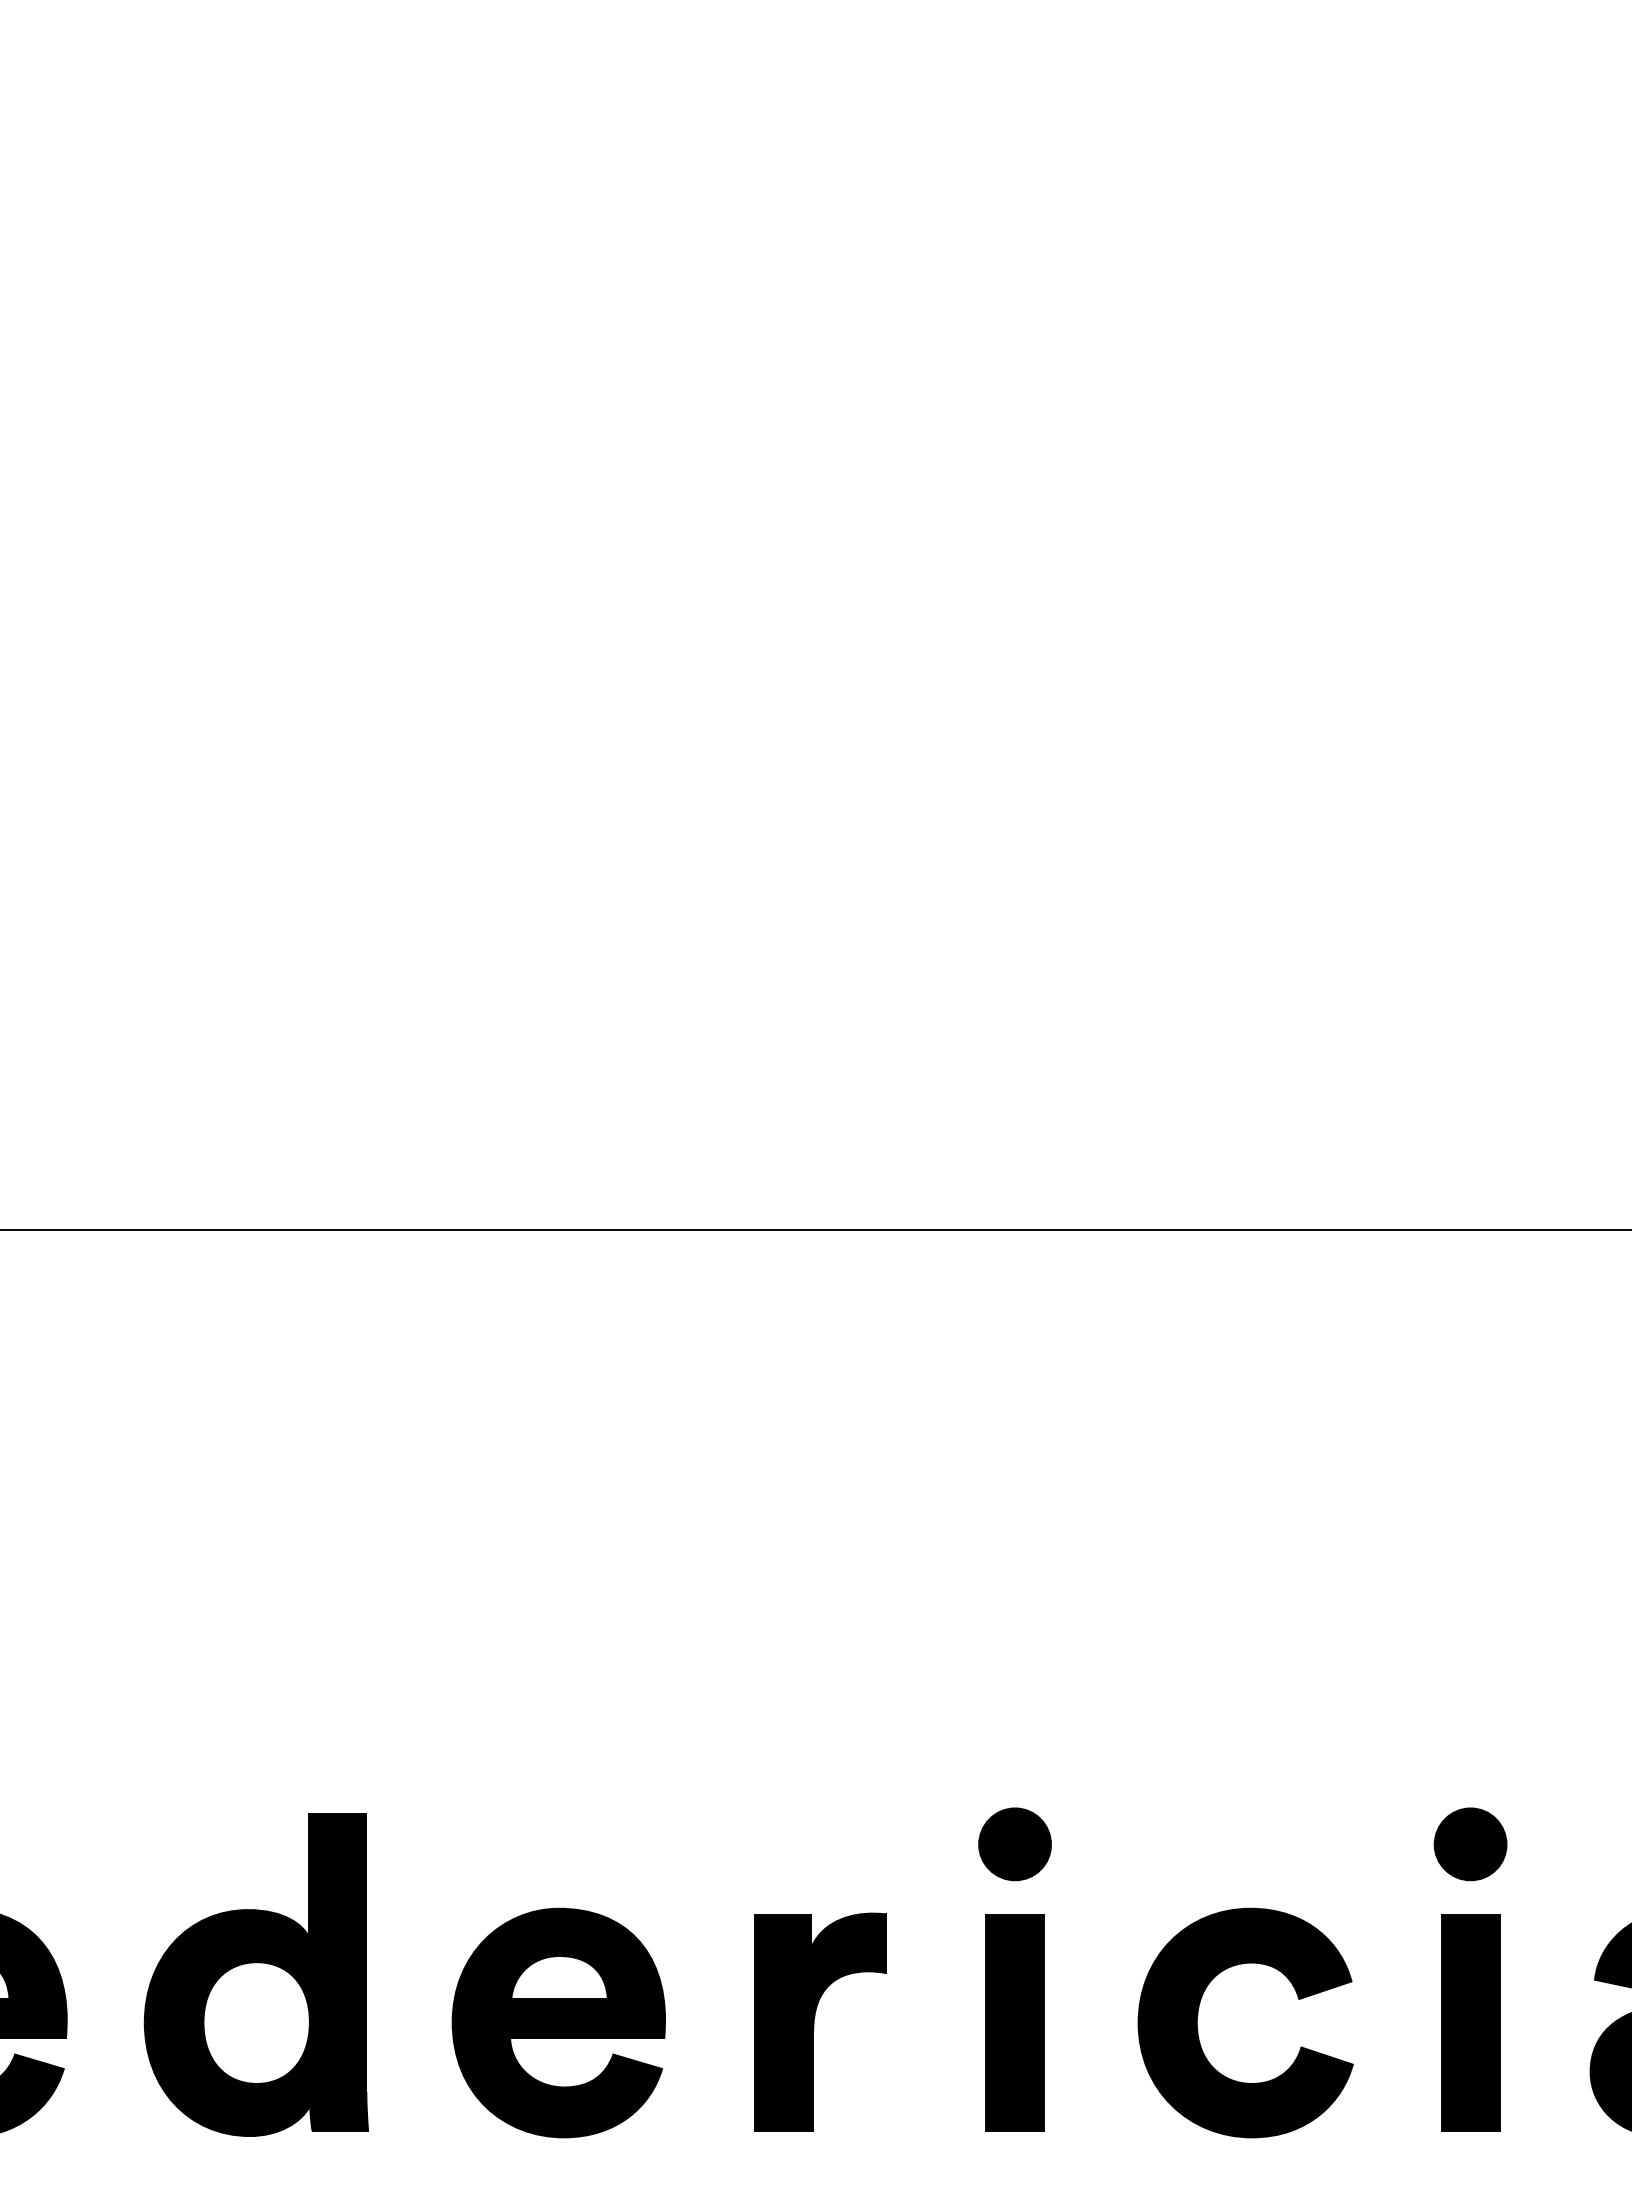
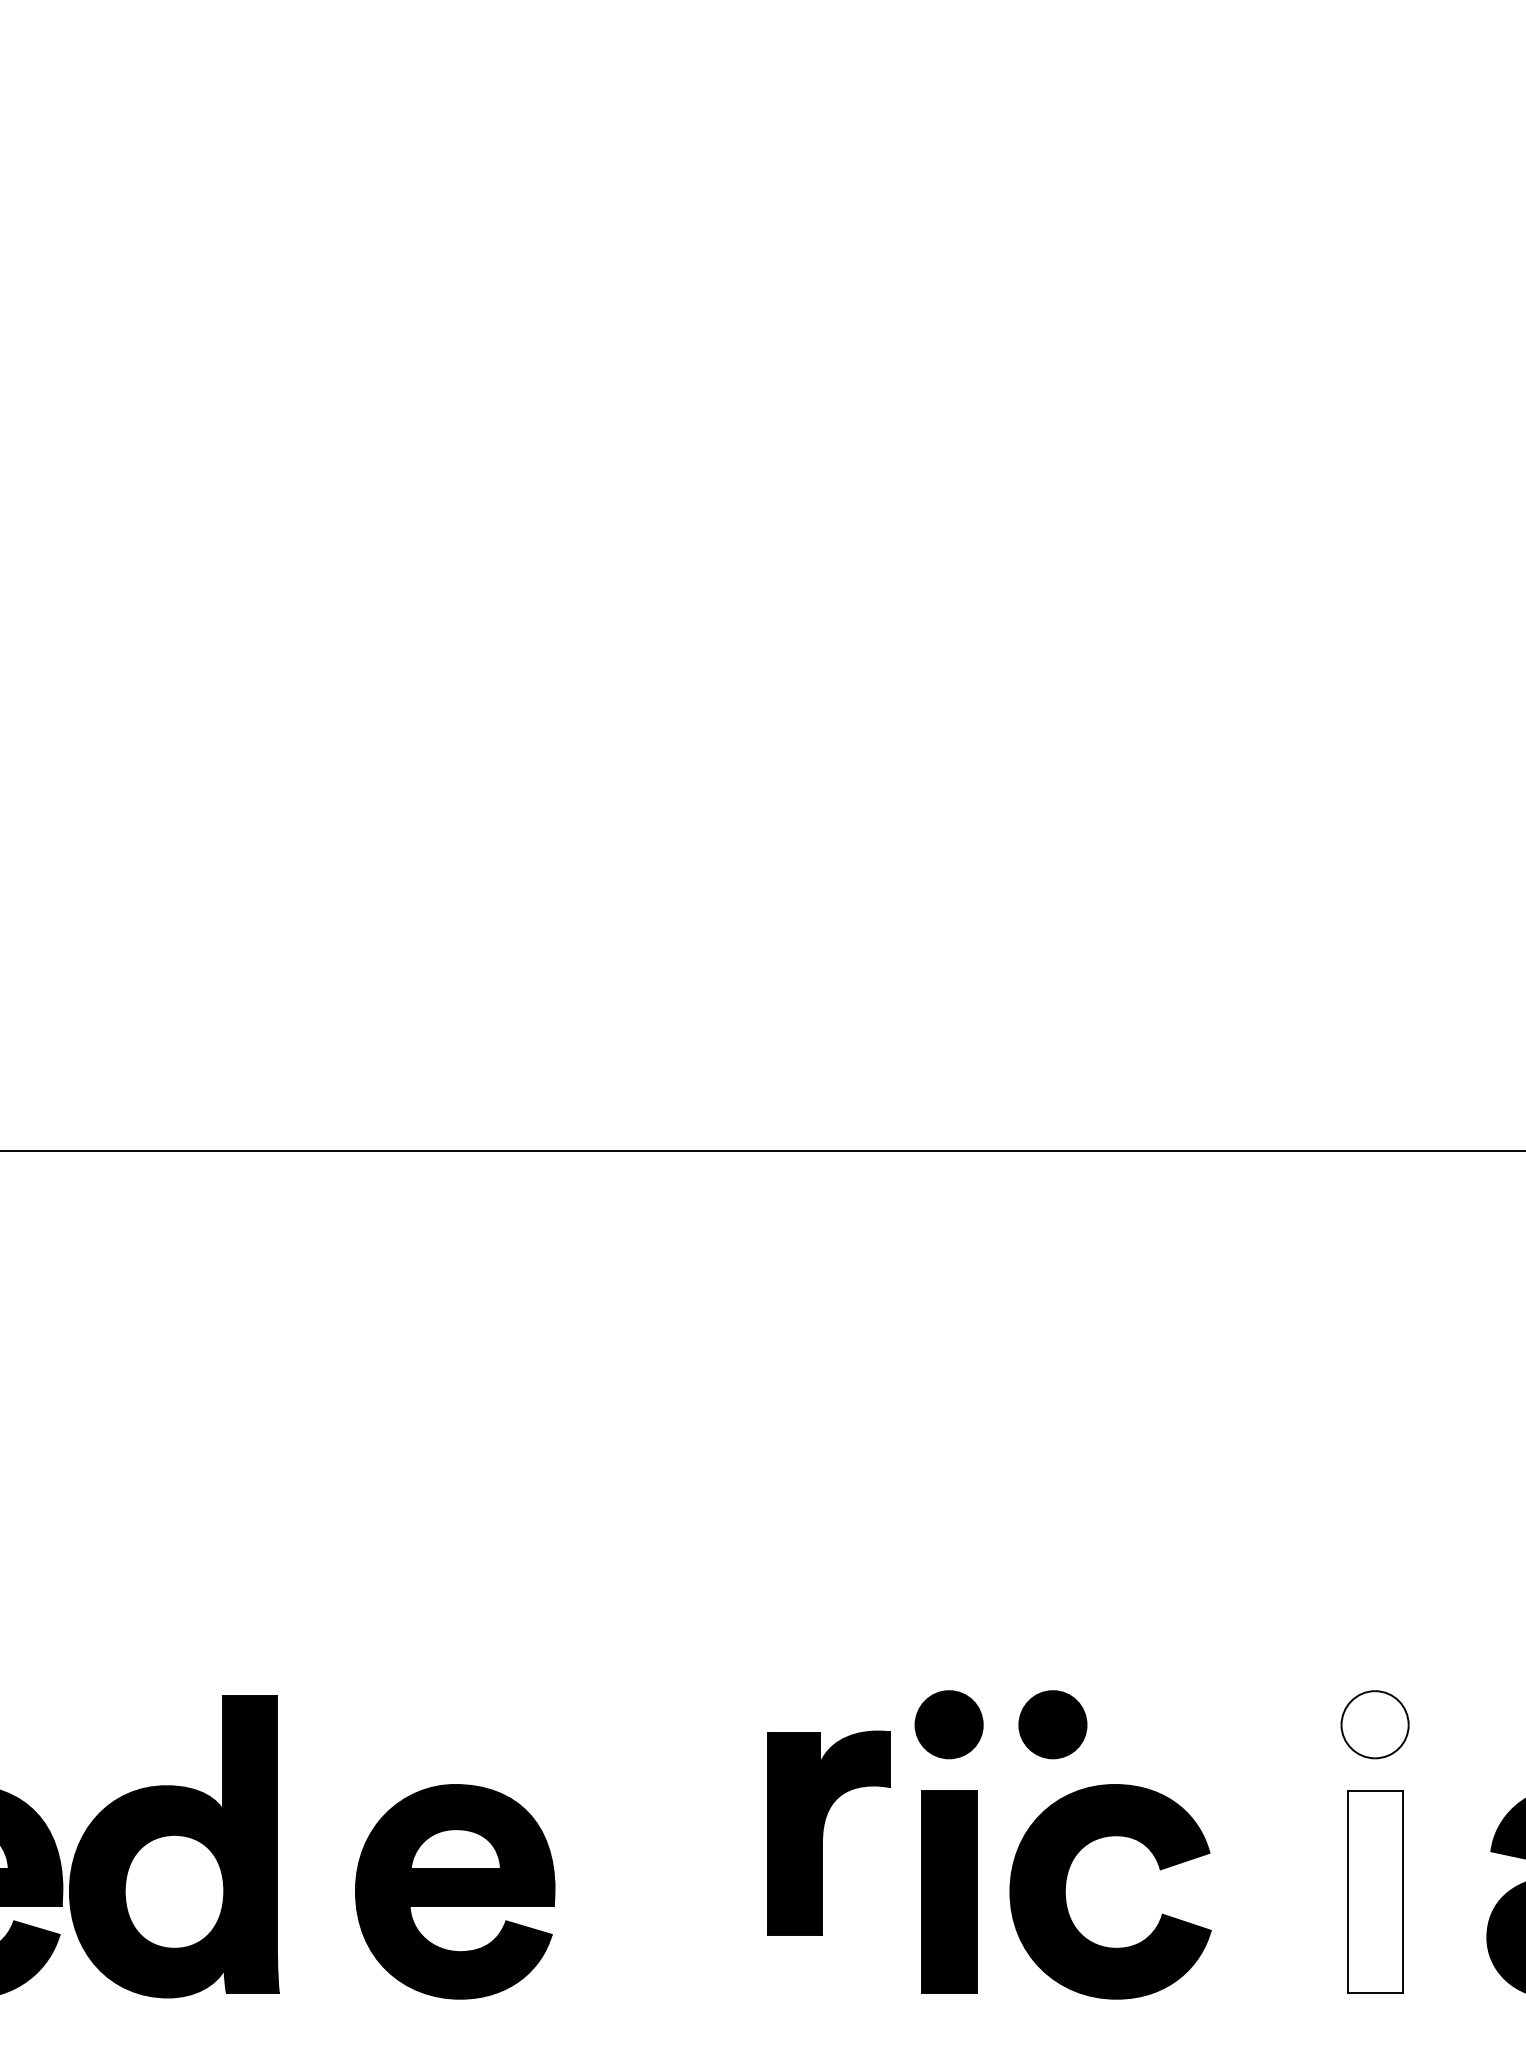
part: (1125, 1844) -> (1052, 1724), added
fill: (1470, 1844) -> (1375, 1724), removed
part: (255, 1974) -> (173, 1846), moved
part: (1198, 2015) -> (1066, 1884), moved
part: (820, 2021) -> (828, 1832), moved
part: (558, 2022) -> (454, 1891), moved
fill: (1470, 2022) -> (1375, 1891), removed

